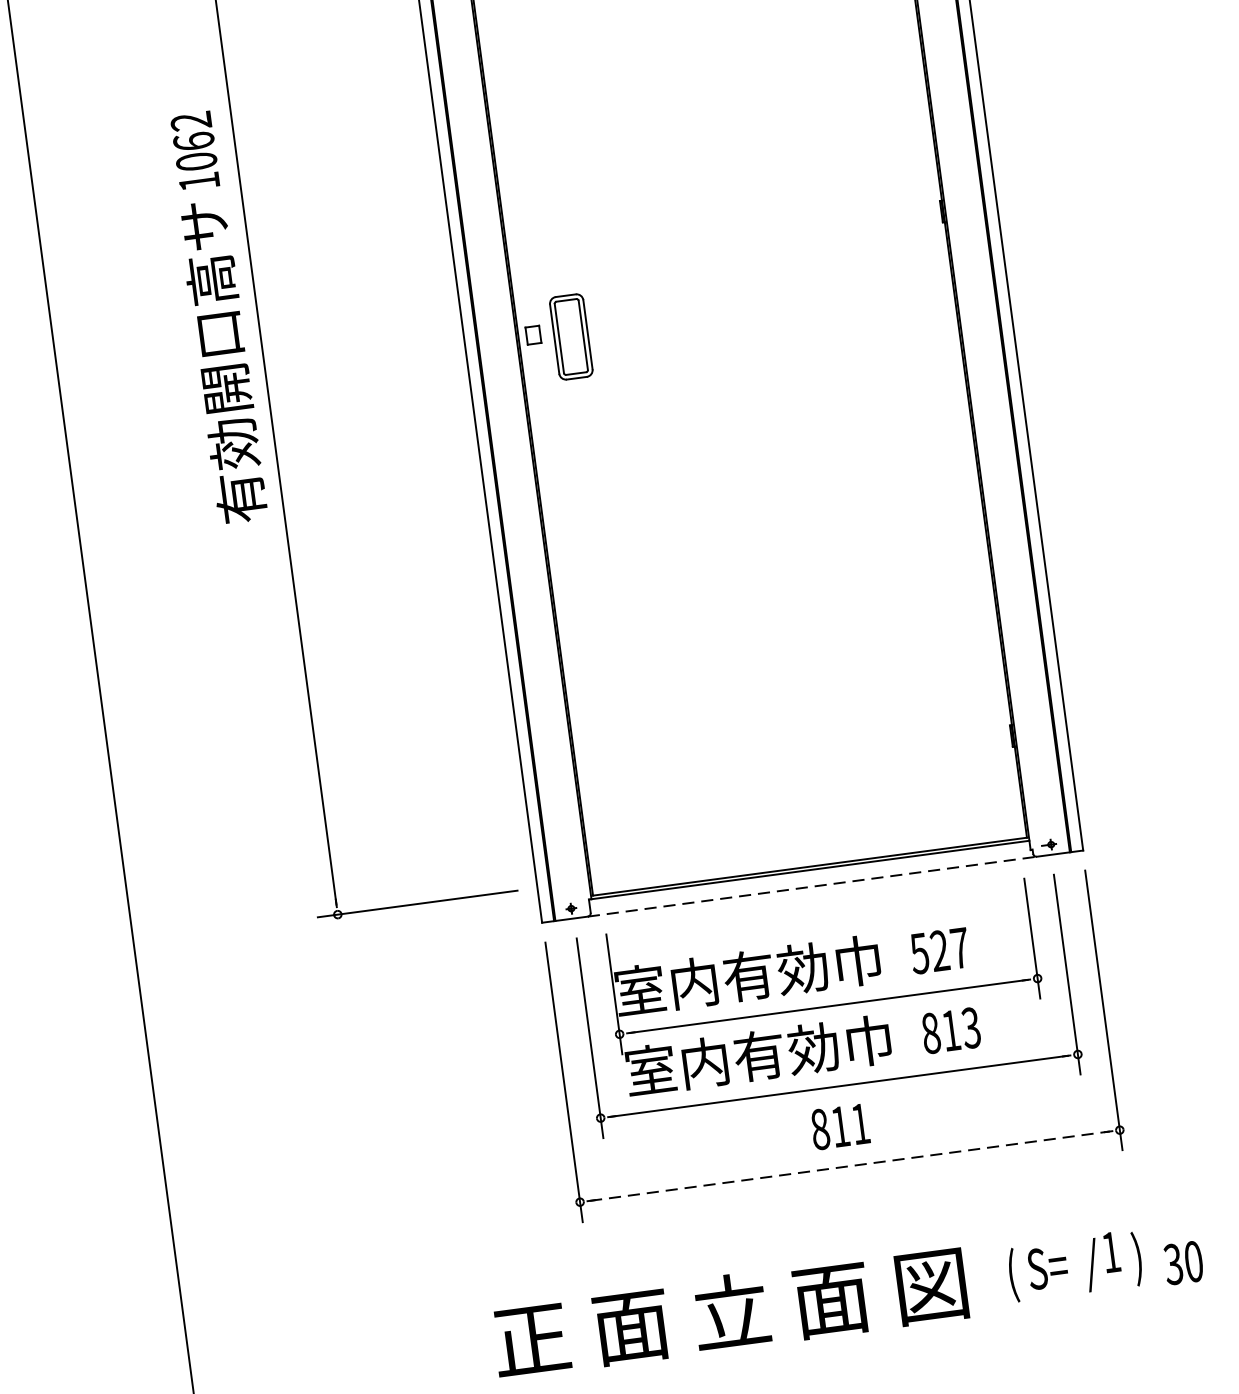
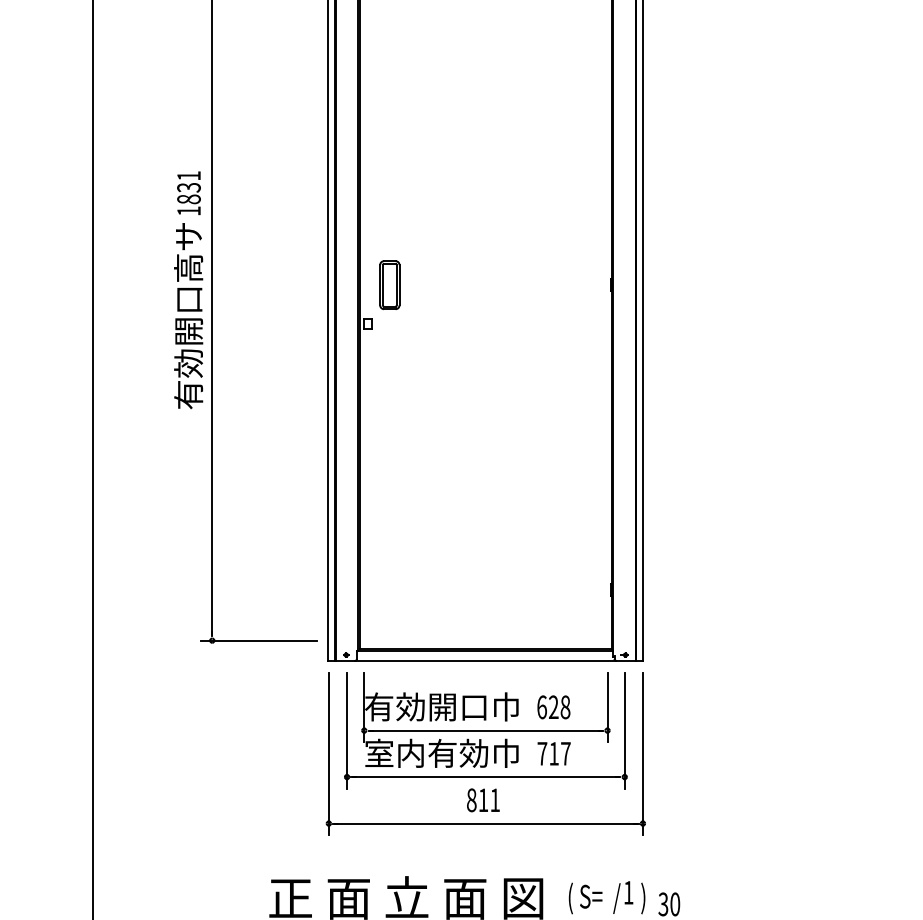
text: (193, 141) -> (188, 187), 1062 -> 1831
part: (570, 337) -> (389, 285), moved
line: (811, 886) -> (485, 660), dashed -> solid
text: (939, 951) -> (553, 707), 527 -> 628
text: (721, 978) -> (426, 706), 室内有効巾 -> 有効開口巾
text: (950, 1030) -> (553, 753), 813 -> 717
line: (850, 1165) -> (486, 823), dashed -> solid

